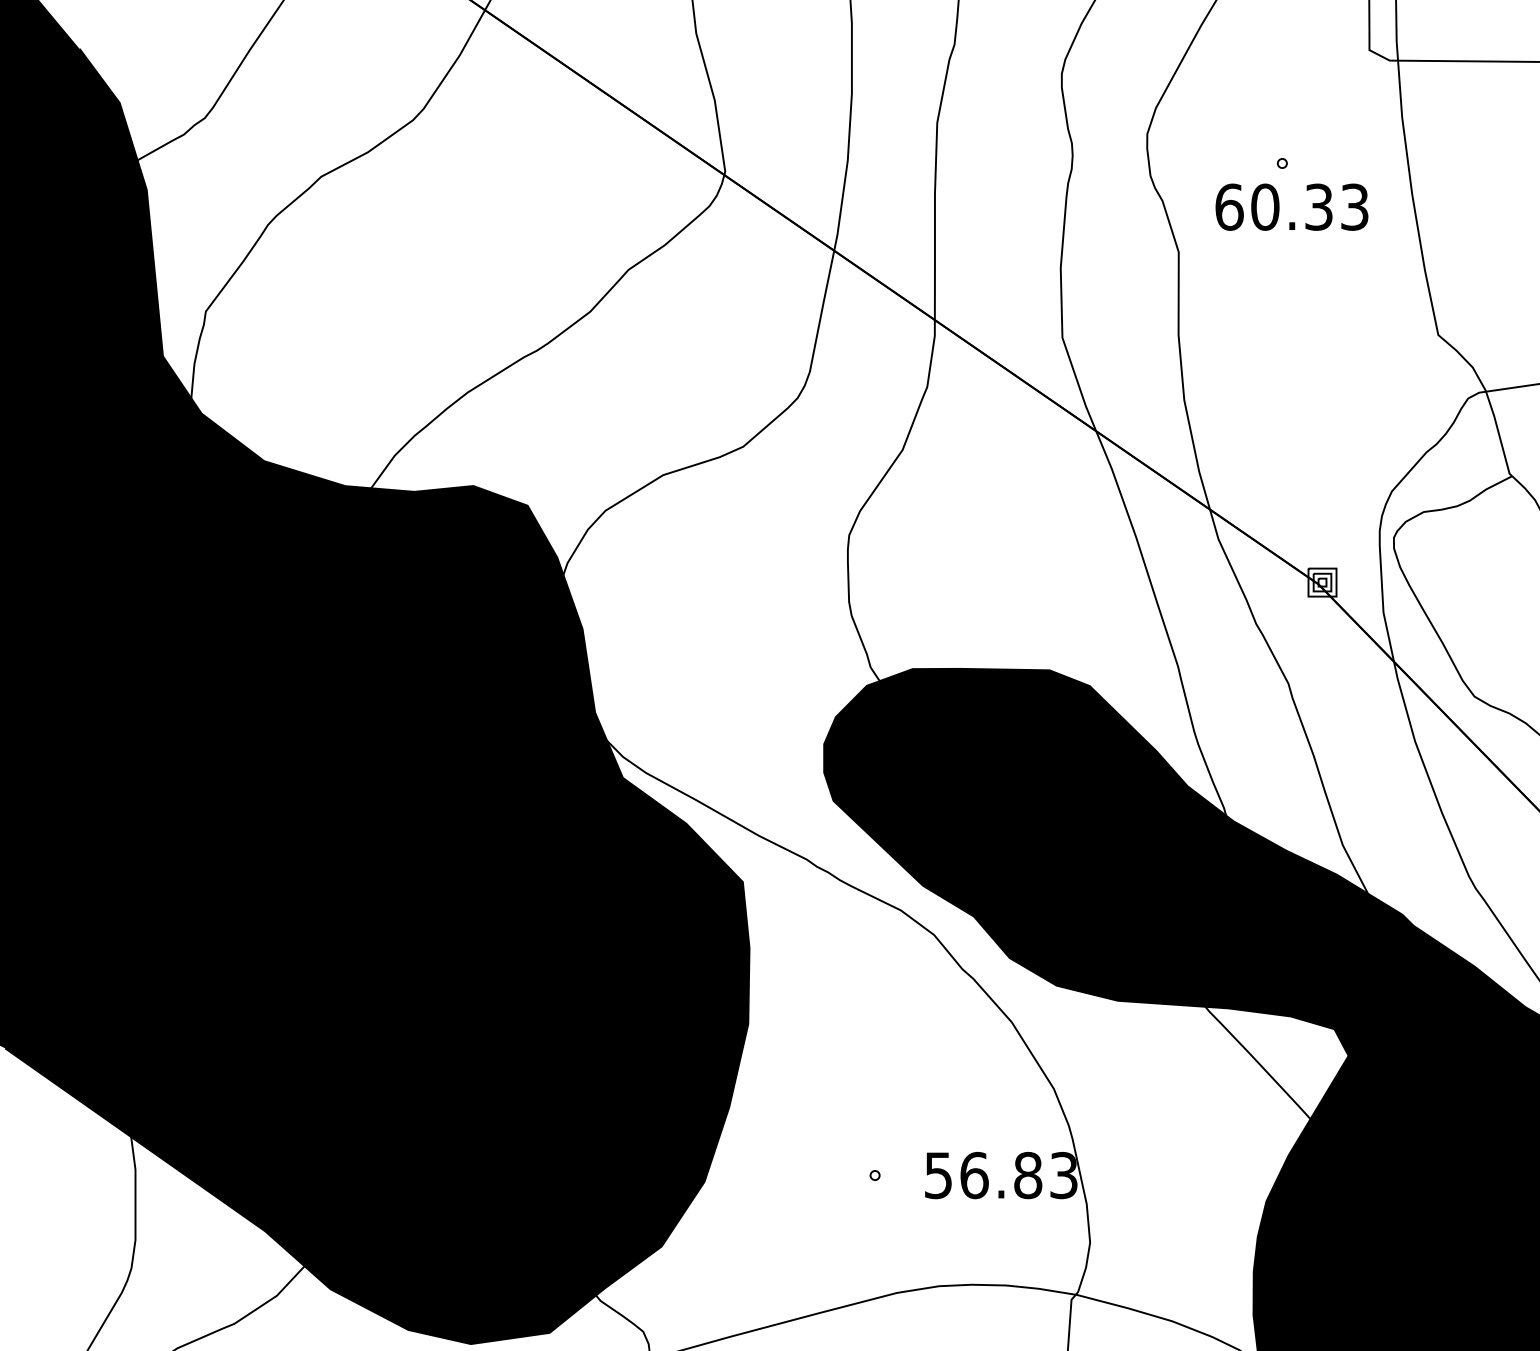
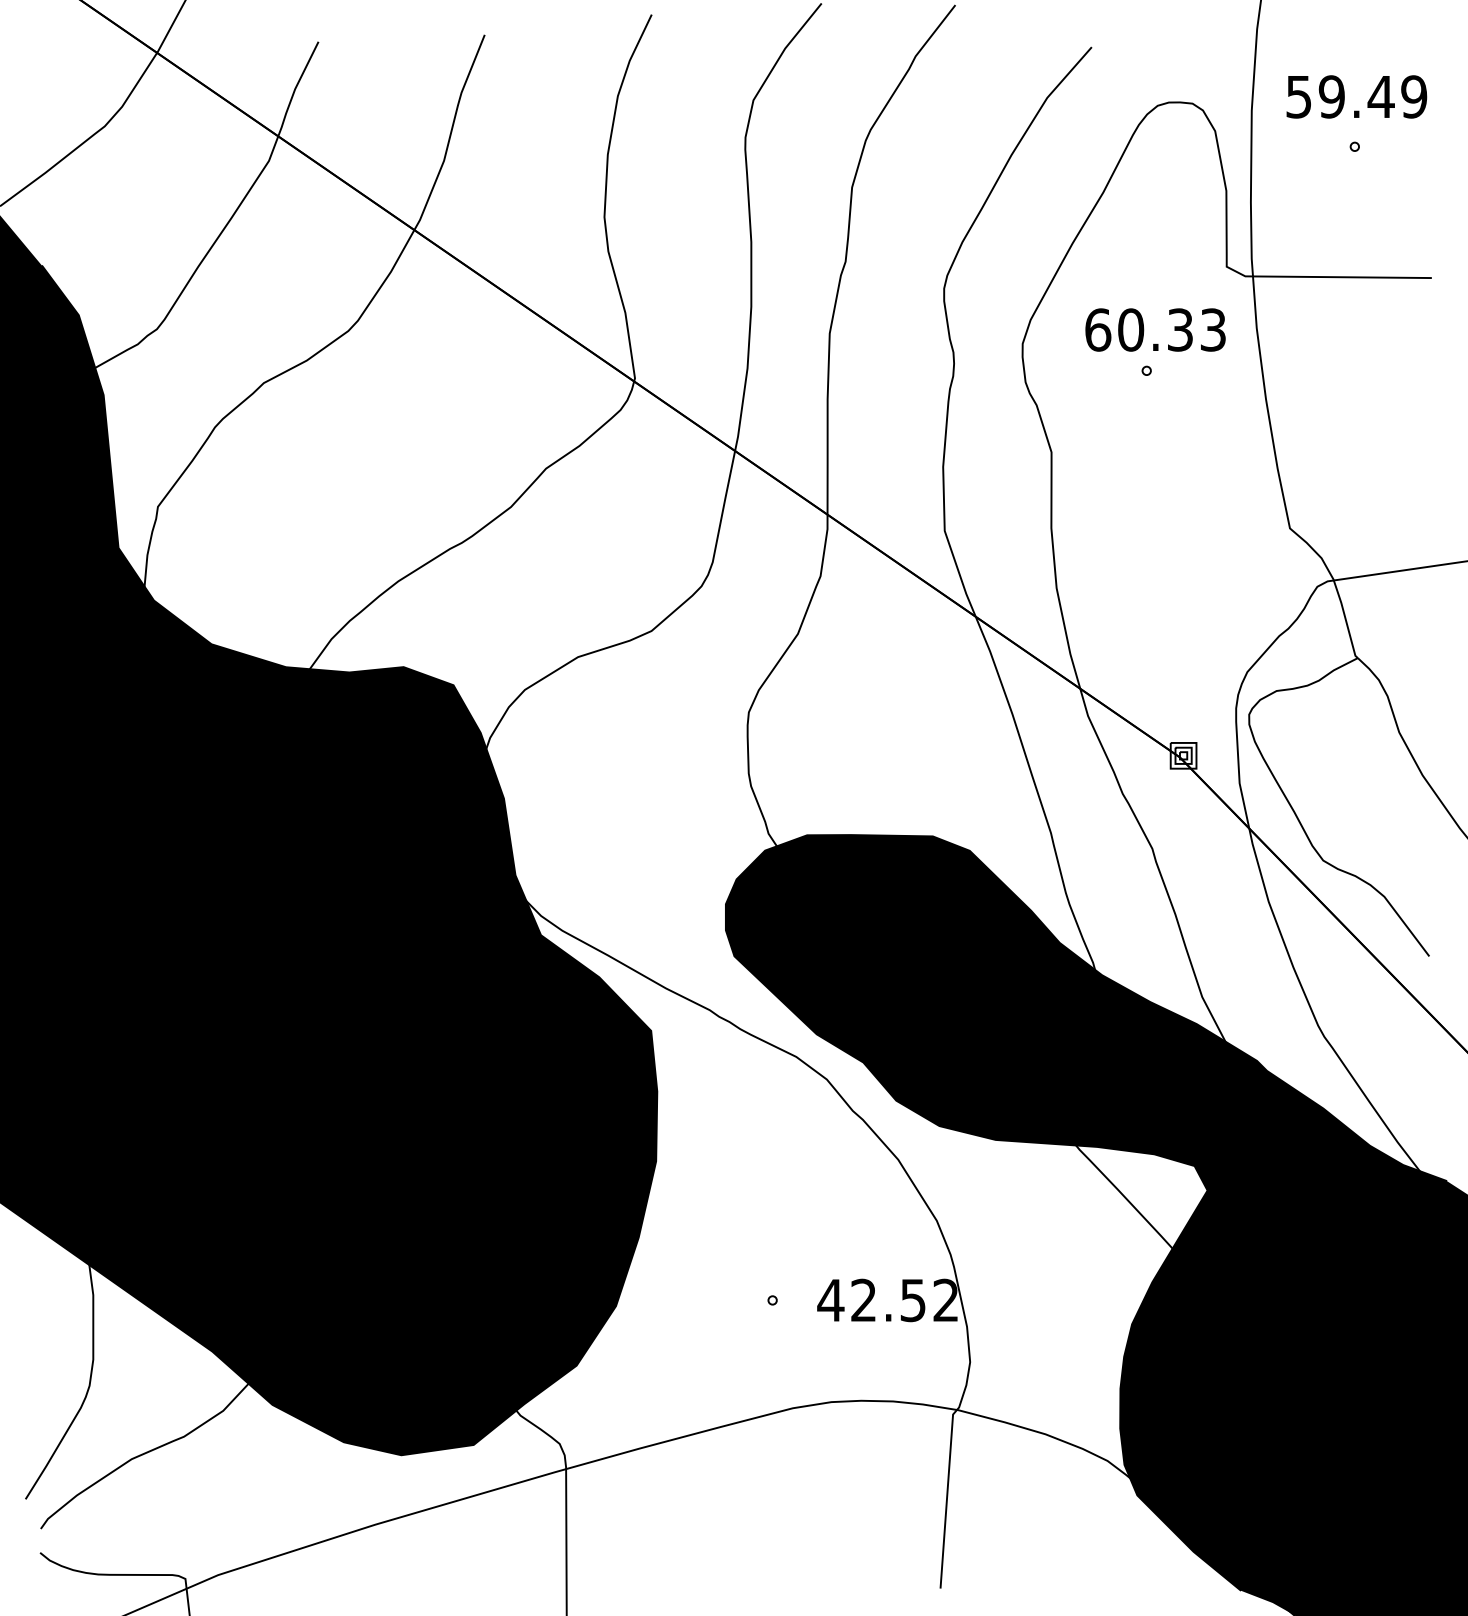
text: (1291, 206) -> (1155, 329), moved
text: (1000, 1175) -> (887, 1300), 56.83 -> 42.52

